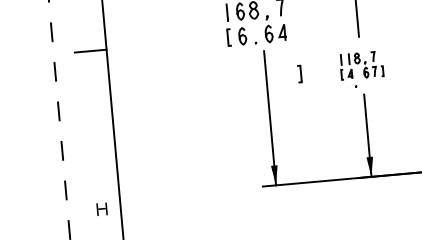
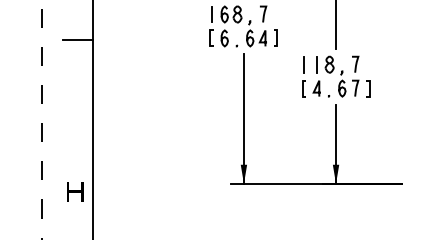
part: (362, 65) -> (336, 76), size x1.67
line: (300, 73) -> (276, 37), moved
part: (102, 208) -> (75, 191), size x1.67

